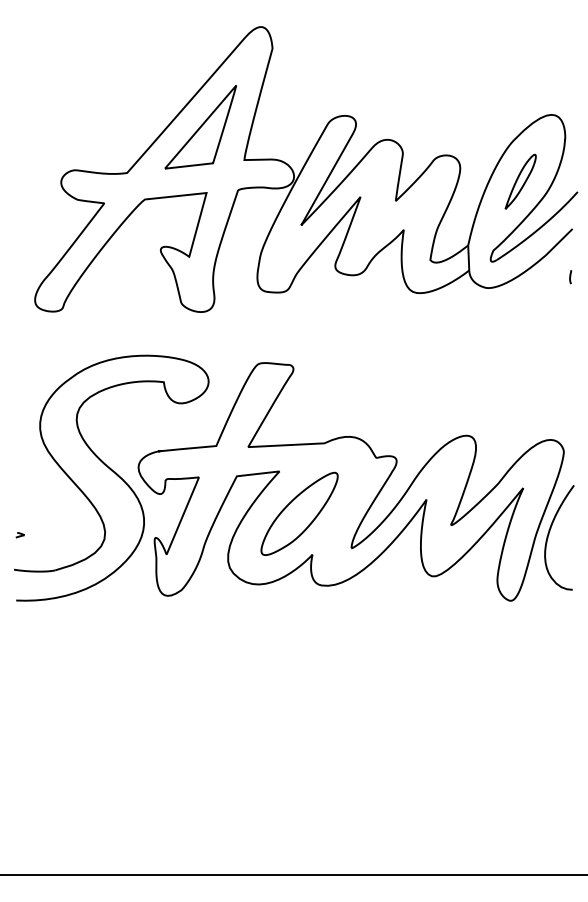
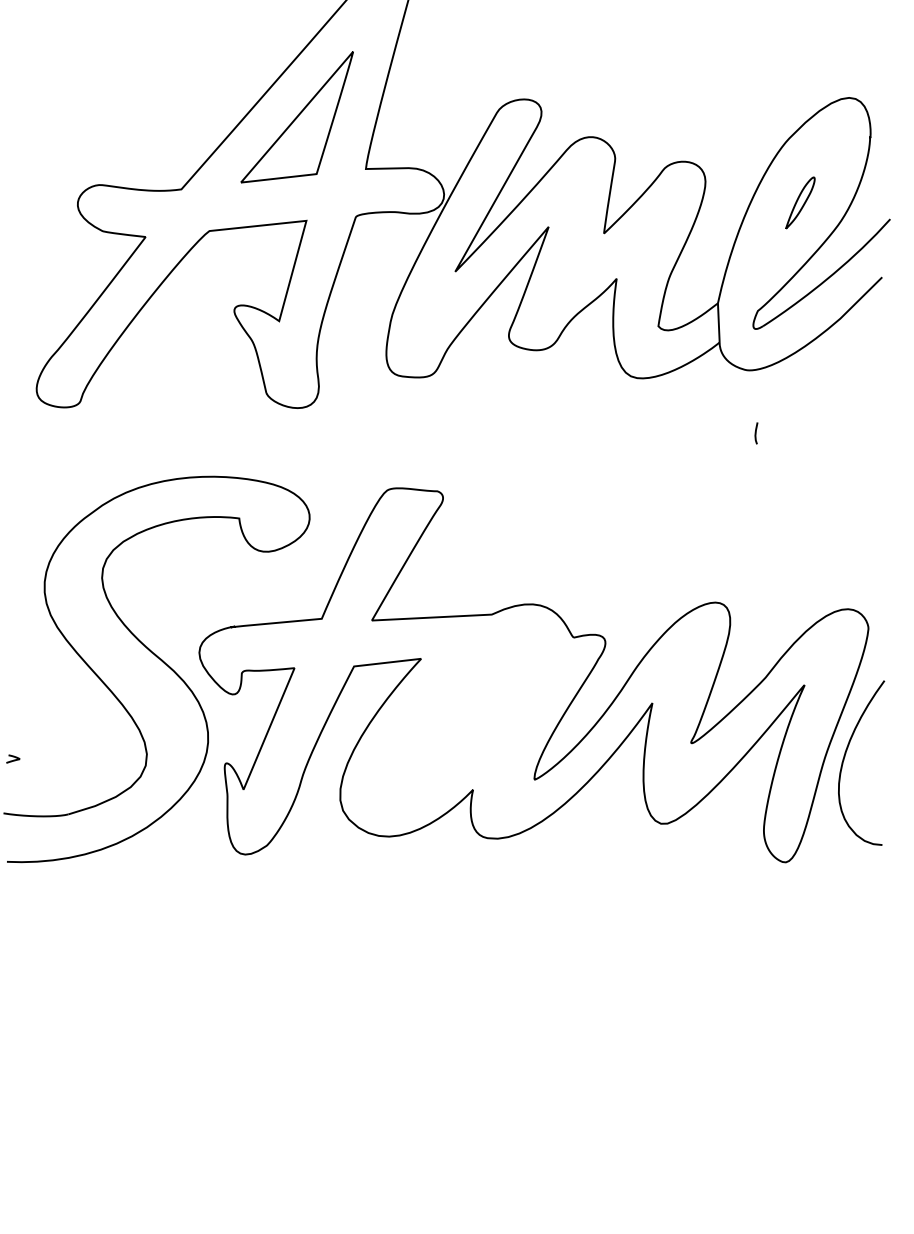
part: (520, 181) -> (800, 202), size x0.6
line: (570, 277) -> (756, 433), moved
part: (299, 513) -> (452, 724), removed

